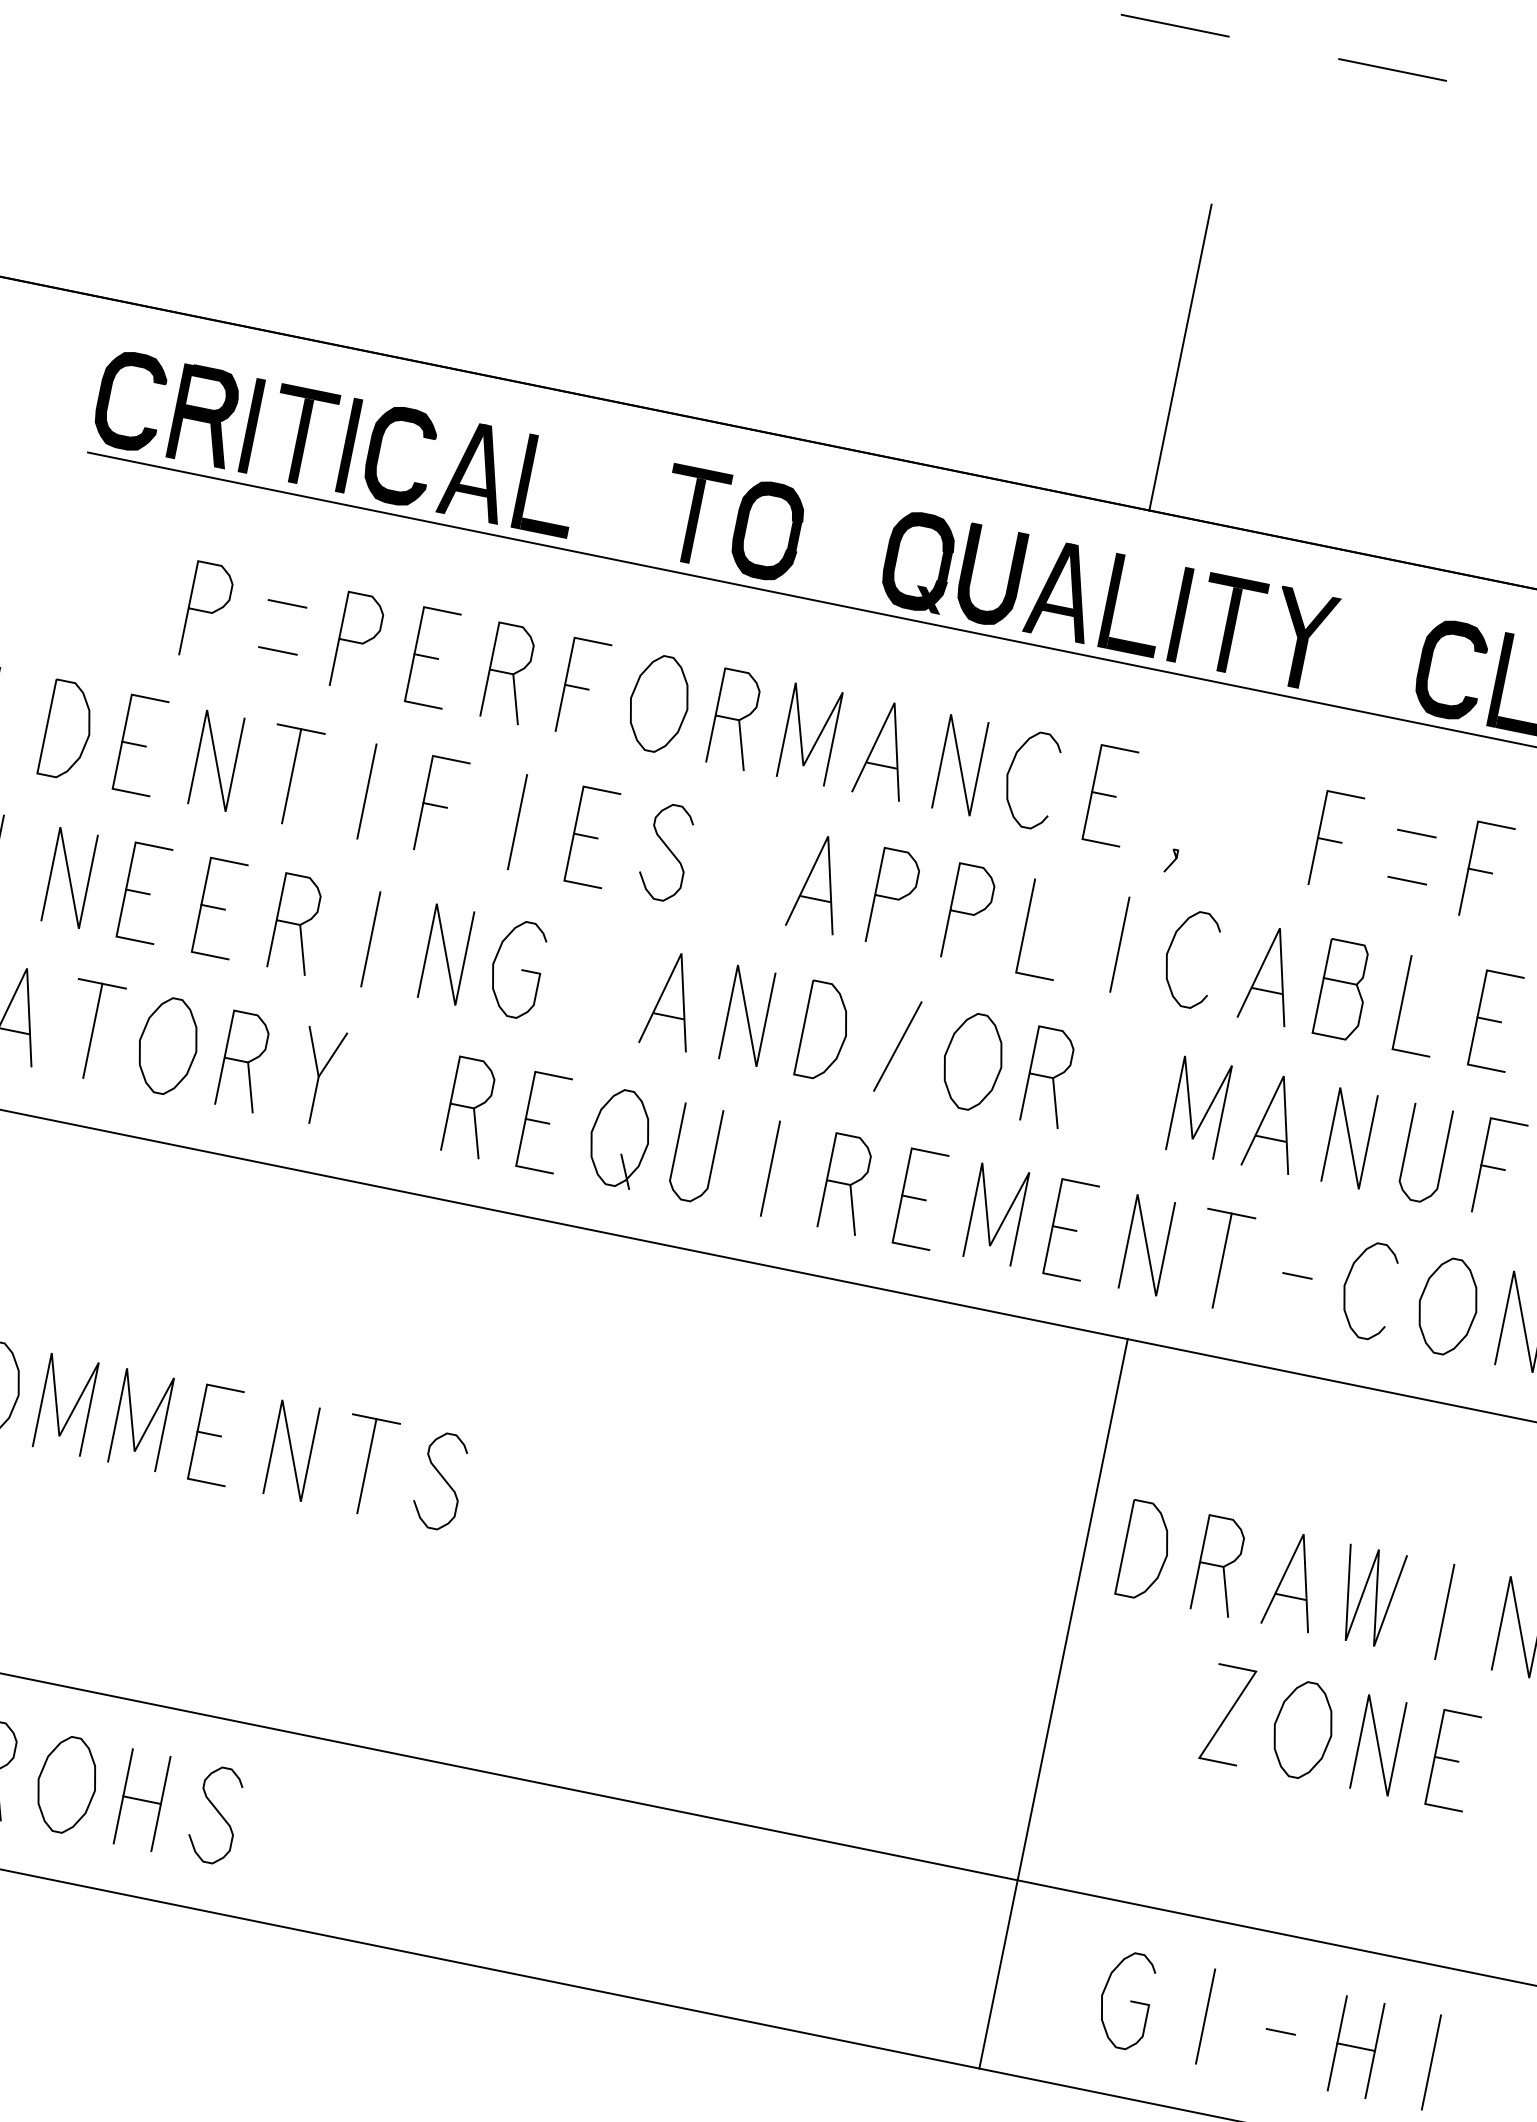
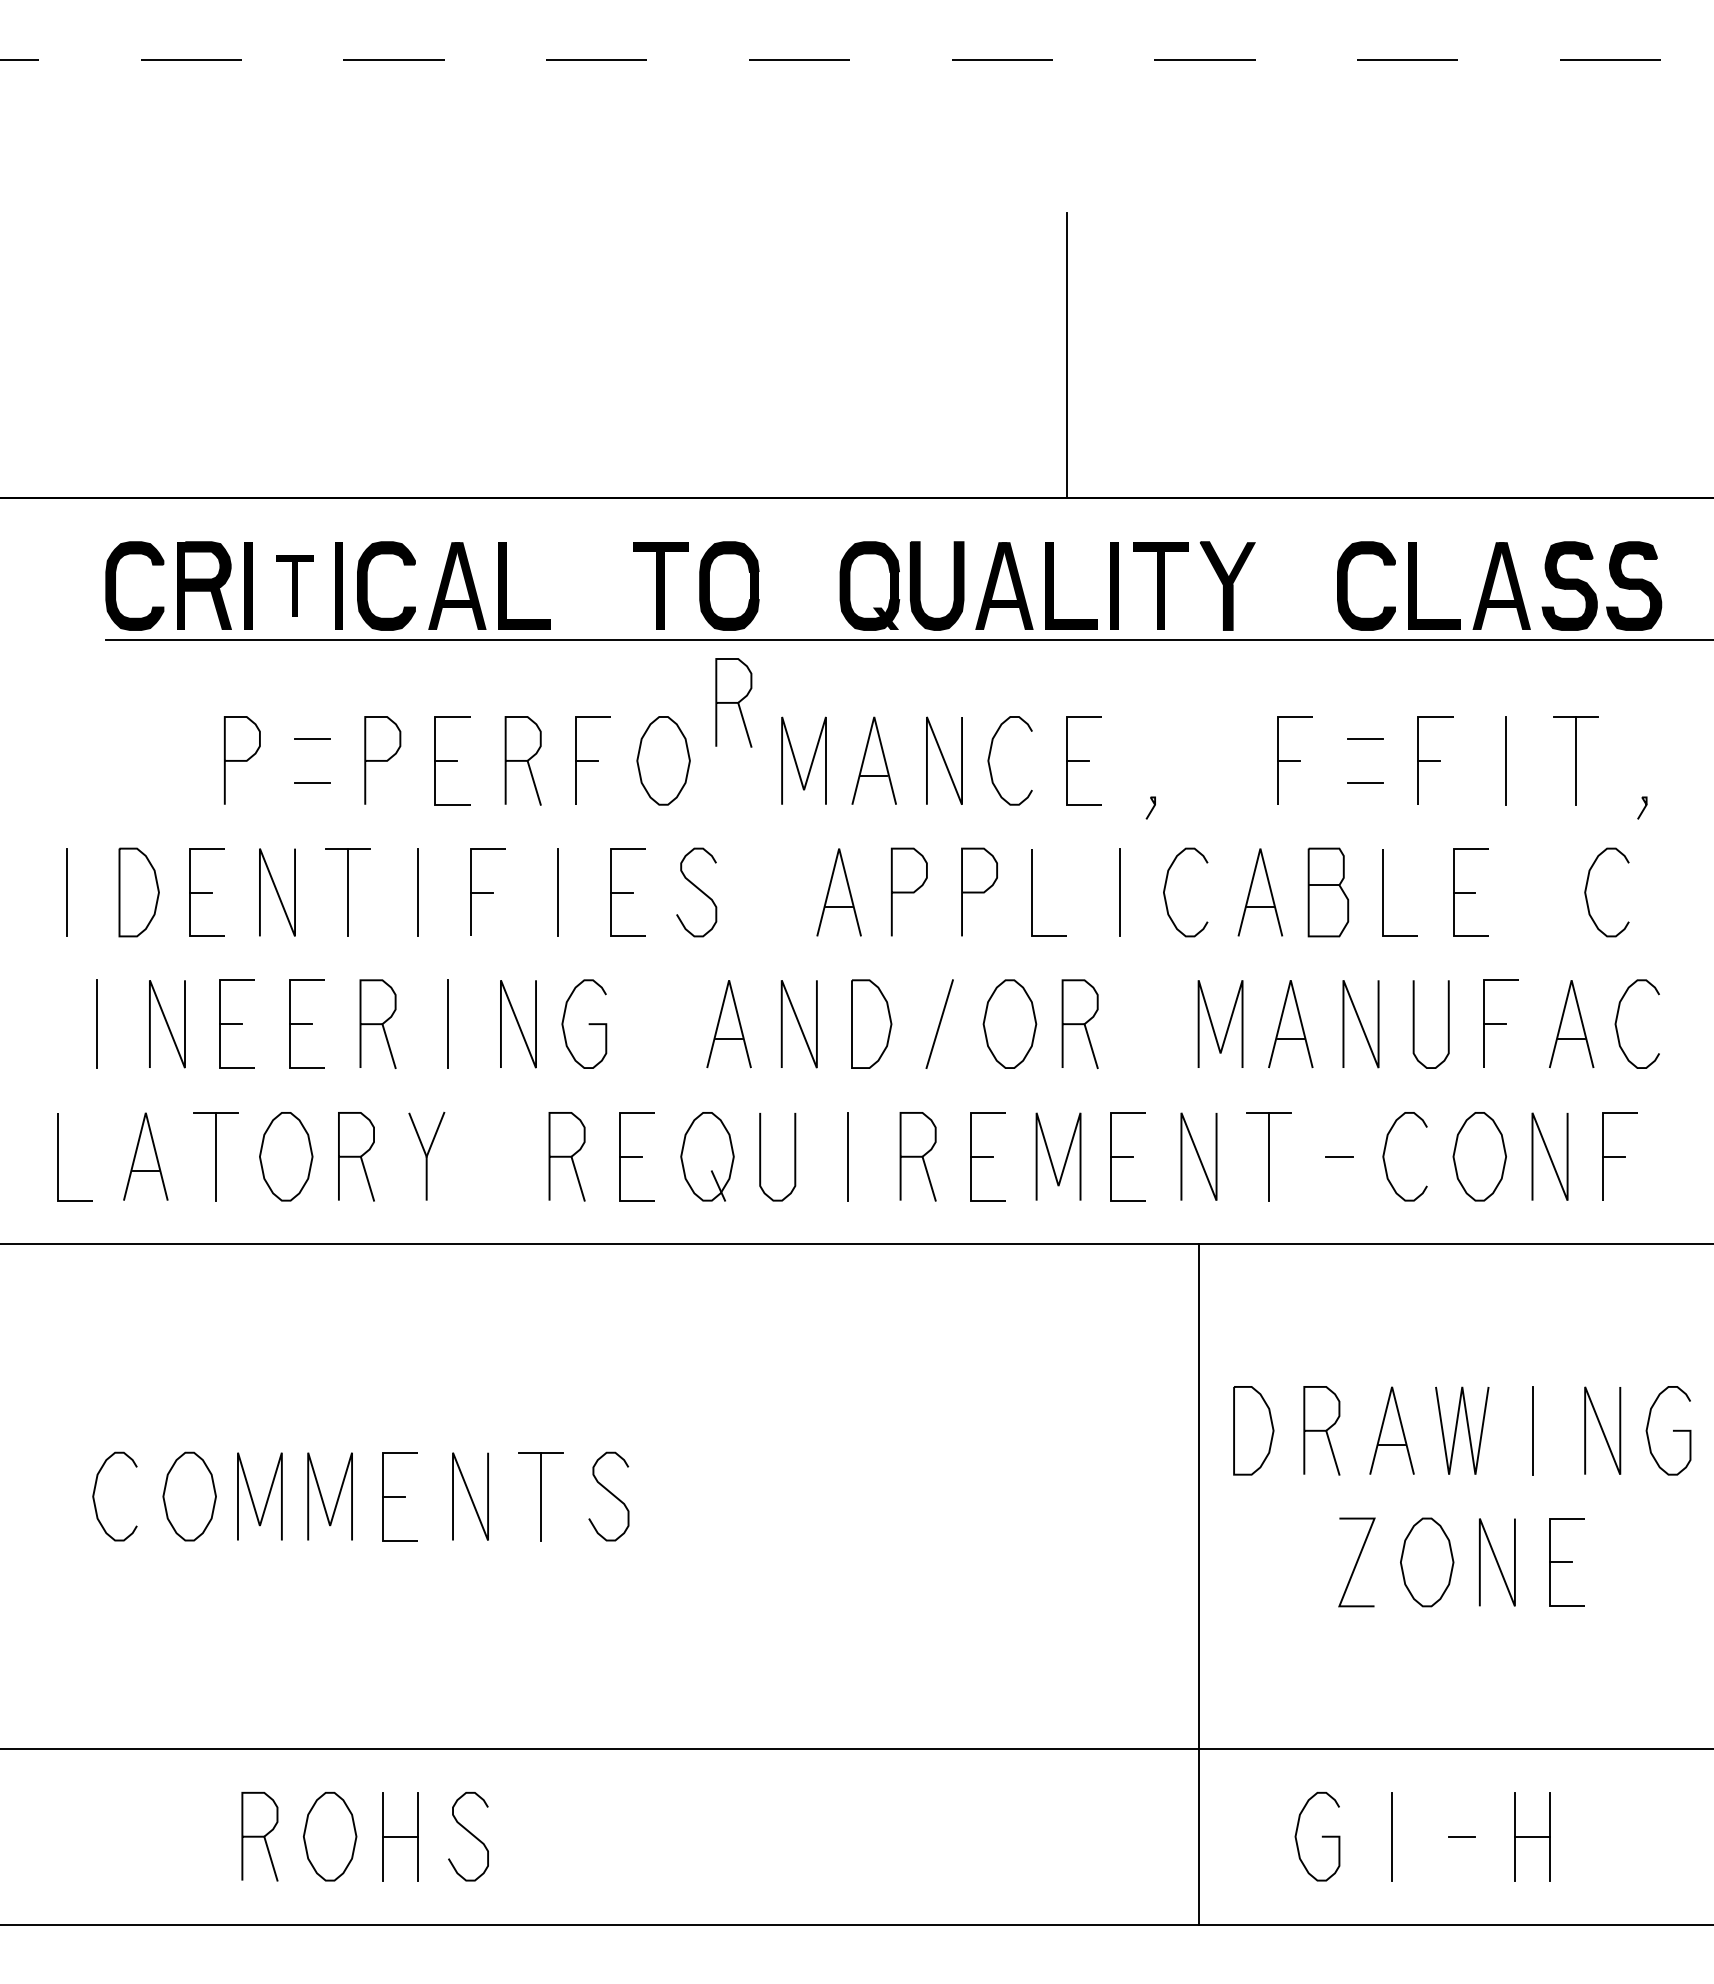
part: (301, 435) -> (294, 585), size x0.7
part: (734, 718) -> (733, 702), moved
line: (1431, 2062) -> (1602, 1836), removed

